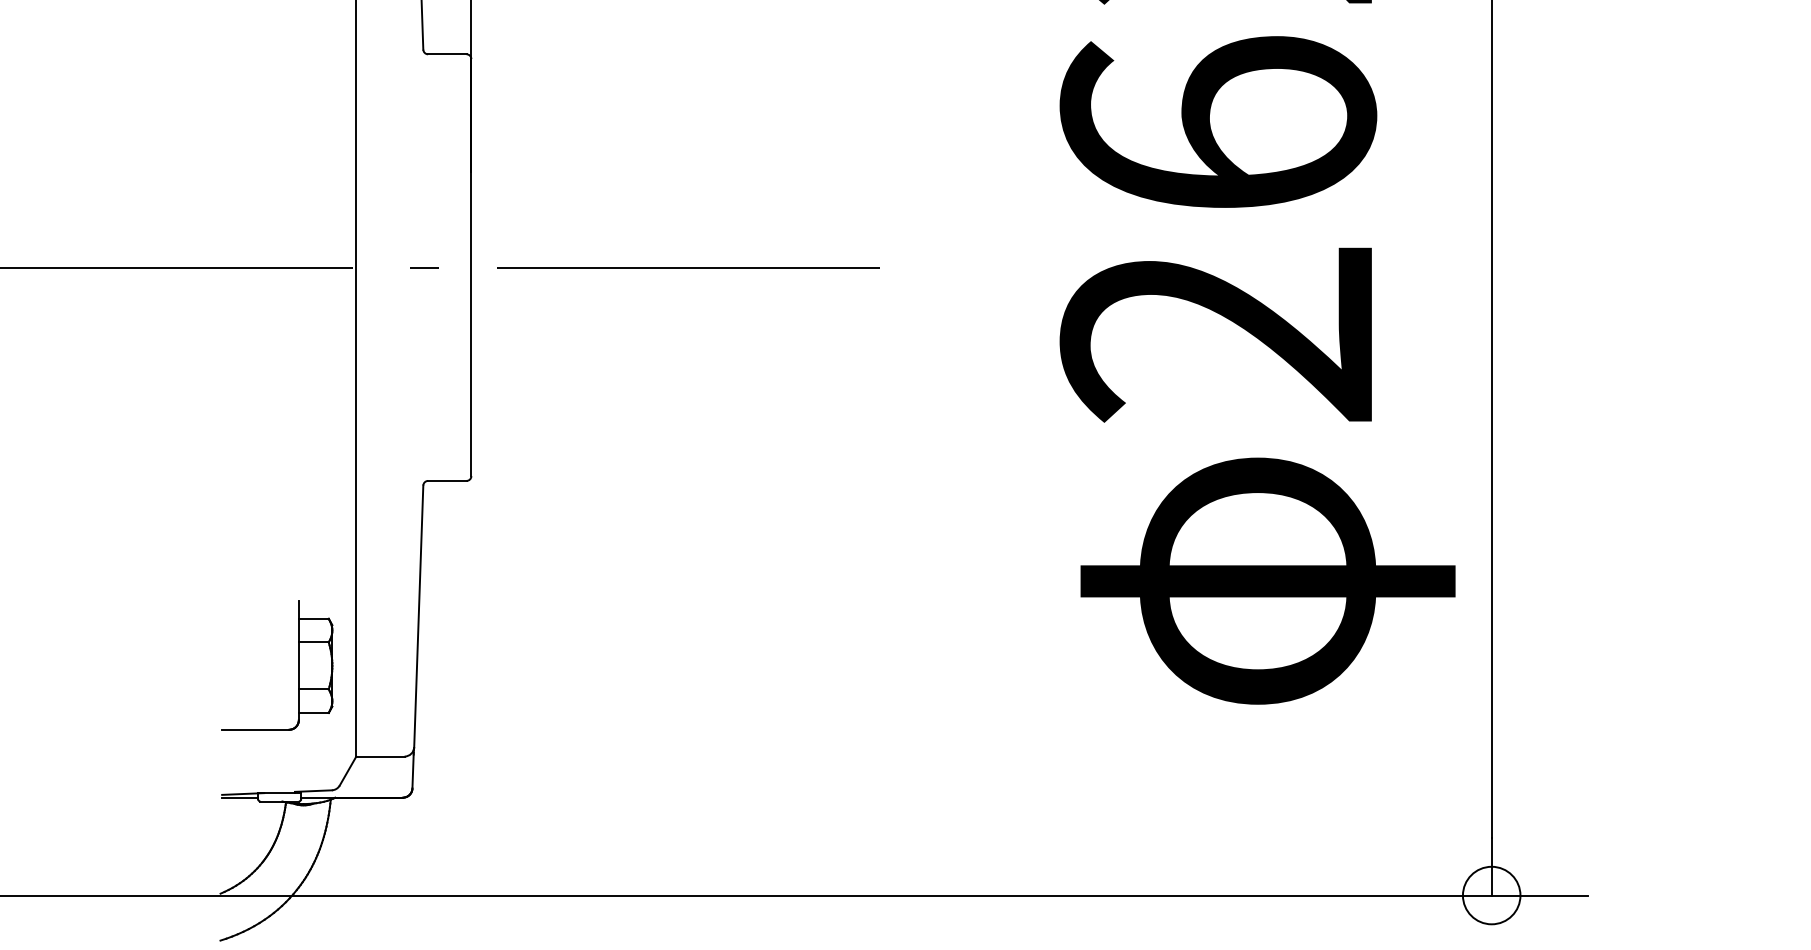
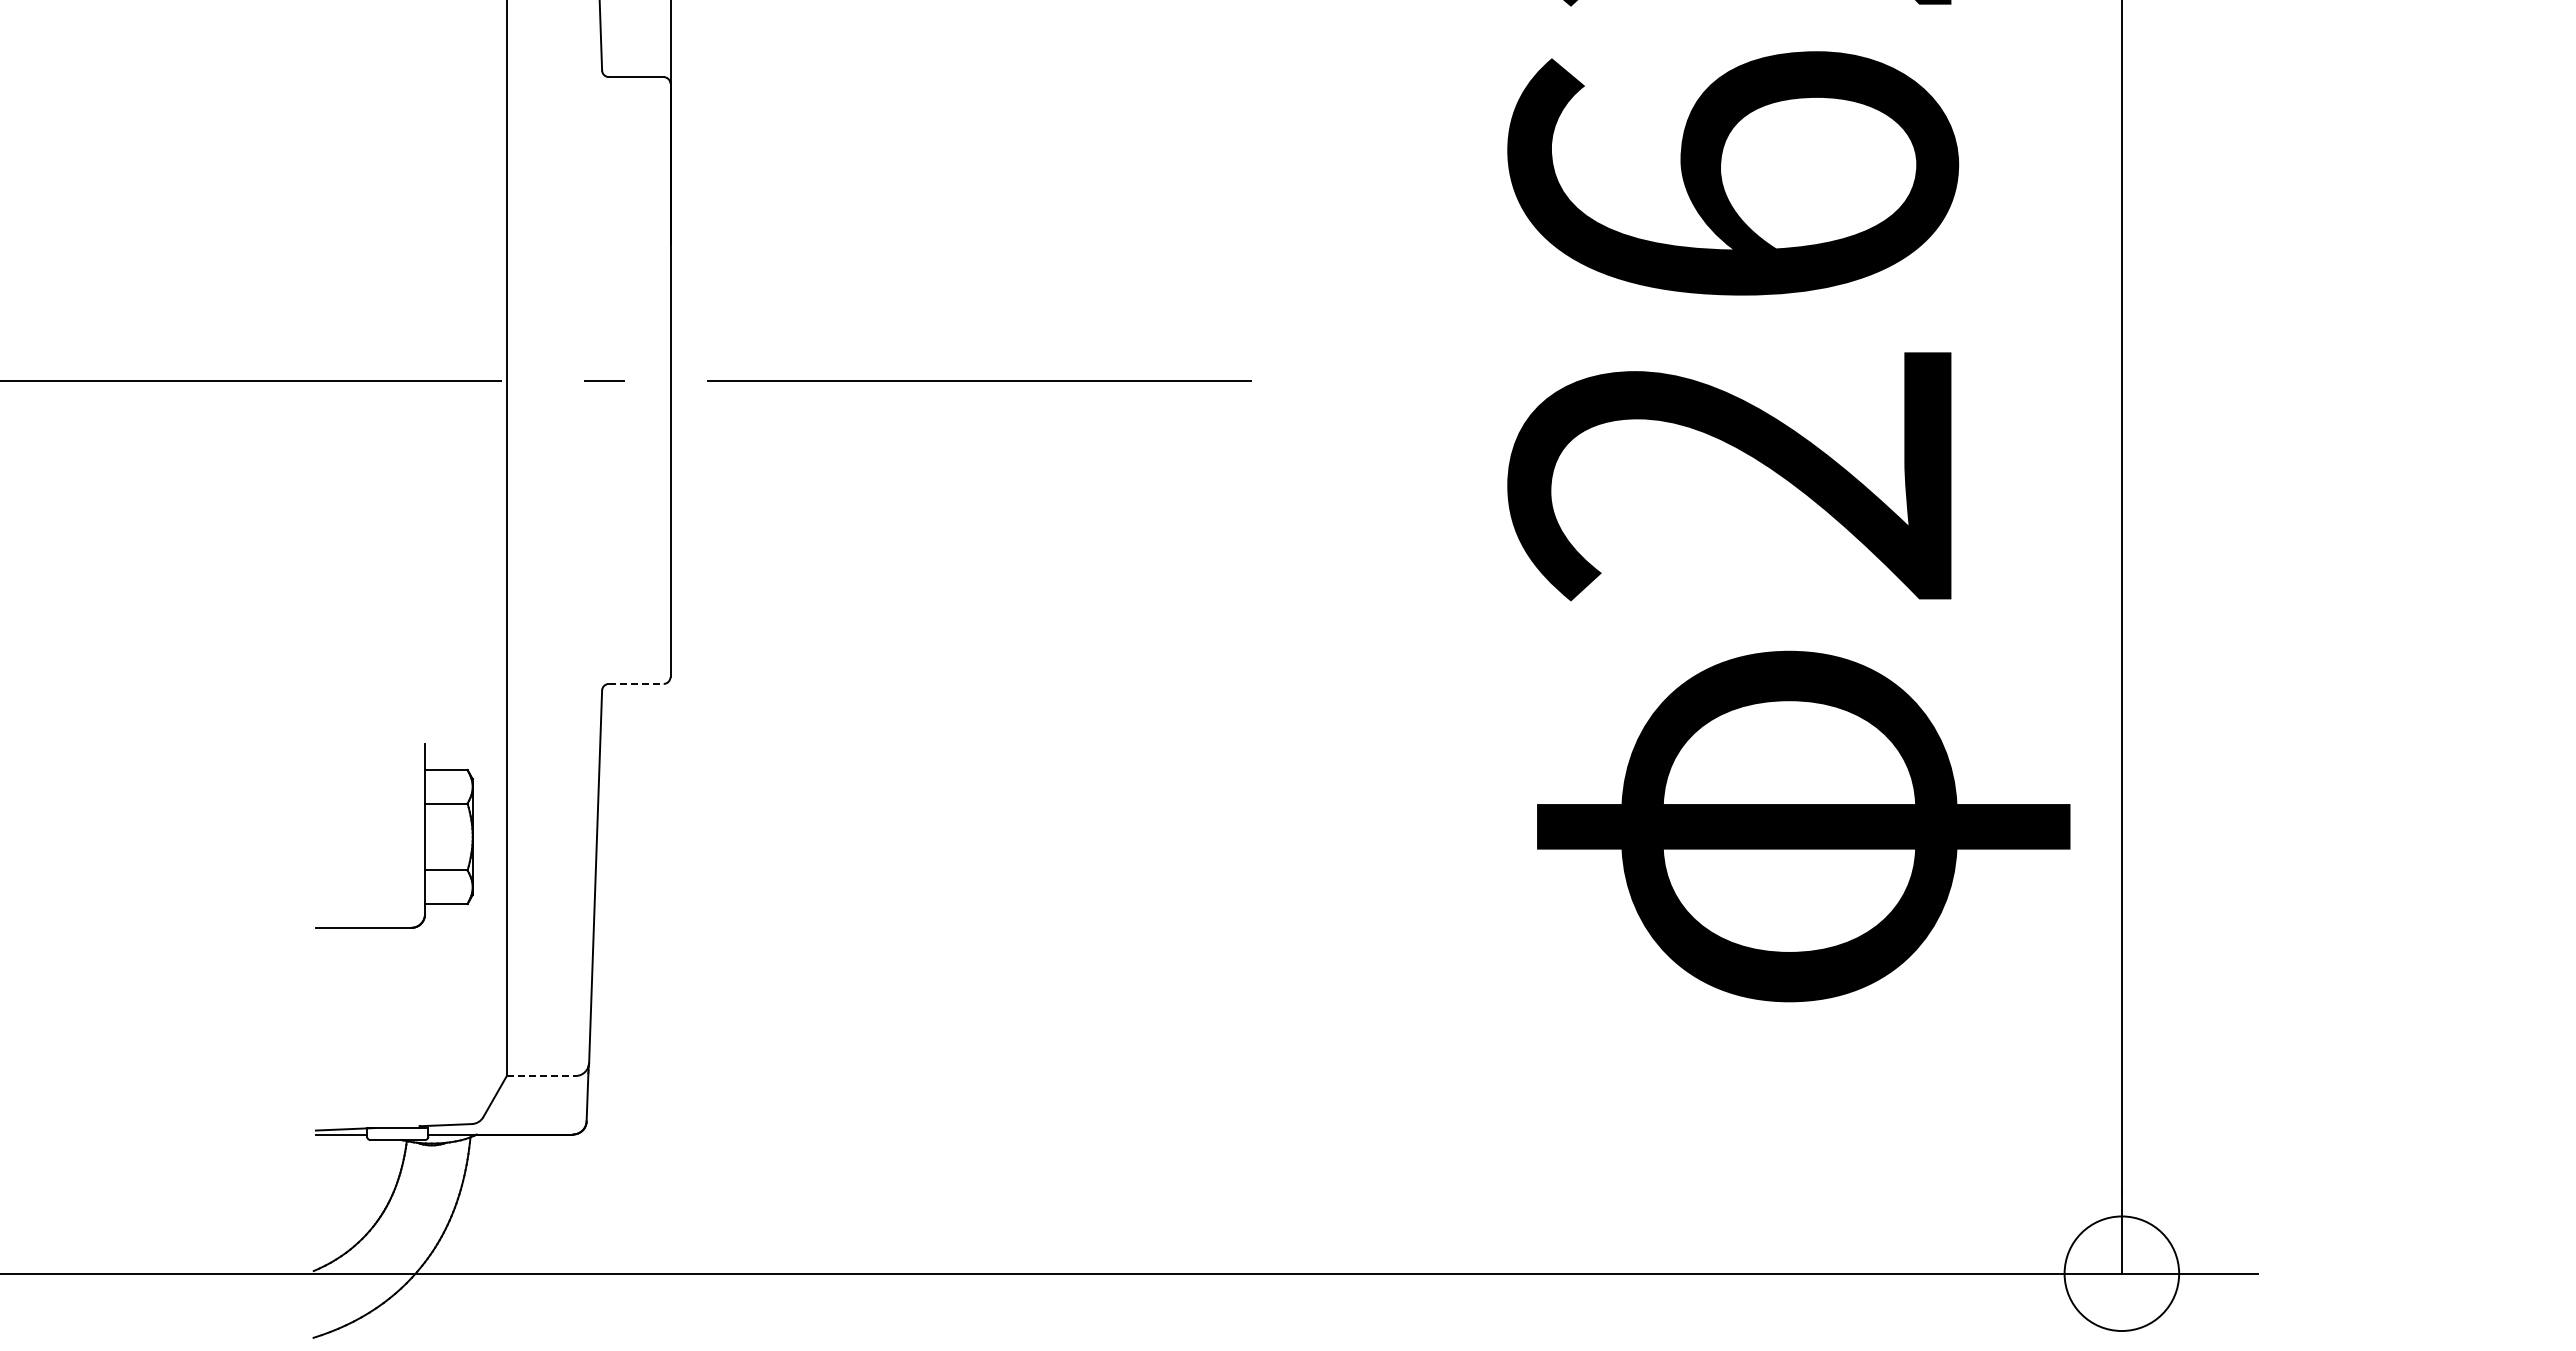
line: (447, 480) -> (636, 683), solid -> dashed
part: (298, 664) -> (424, 835), moved
line: (380, 756) -> (541, 1075), solid -> dashed
circle: (1491, 895) -> (2121, 1273), size x1.4

